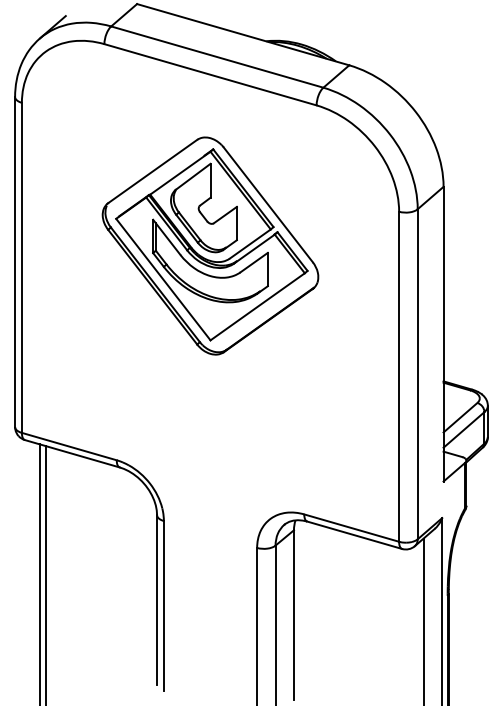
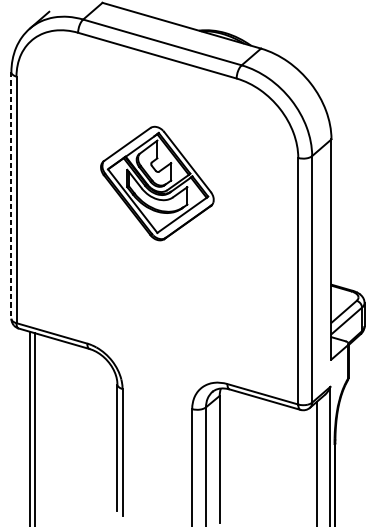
part: (210, 245) -> (157, 183), size x0.7
line: (15, 262) -> (11, 195), solid -> dashed

